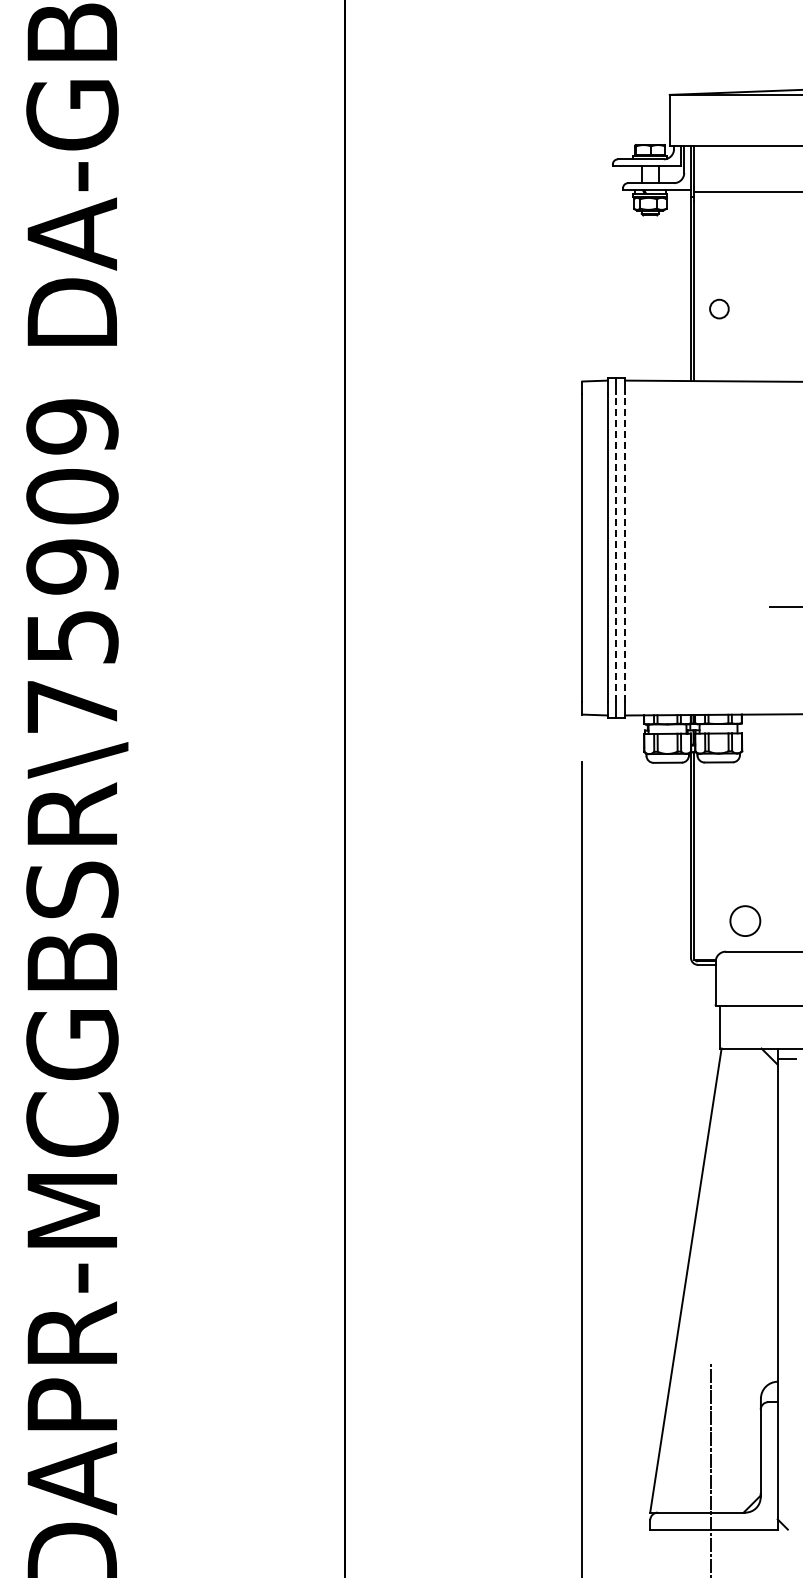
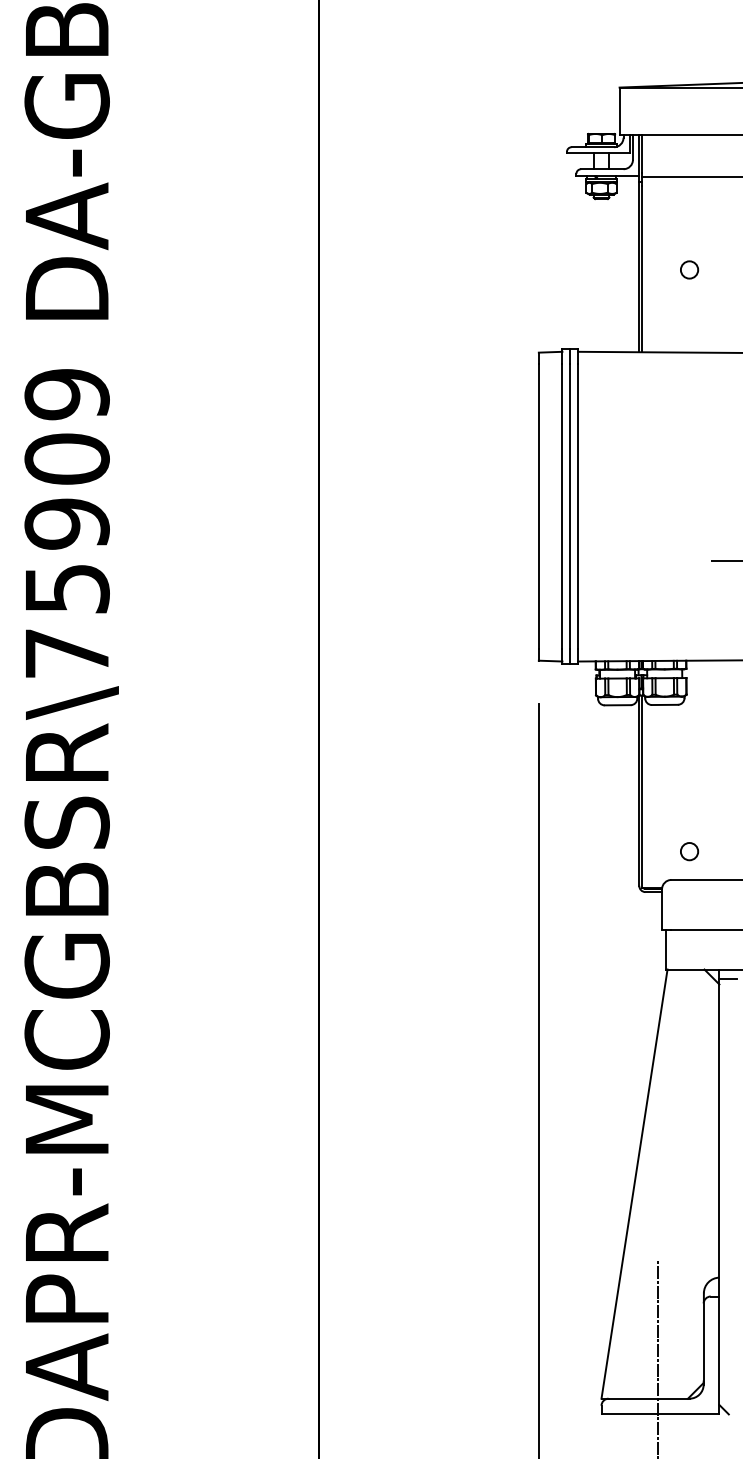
circle: (719, 308) -> (689, 269), moved
line: (616, 547) -> (570, 506), dashed -> solid
line: (624, 547) -> (577, 506), dashed -> solid
circle: (745, 920) -> (689, 851), size x0.62

